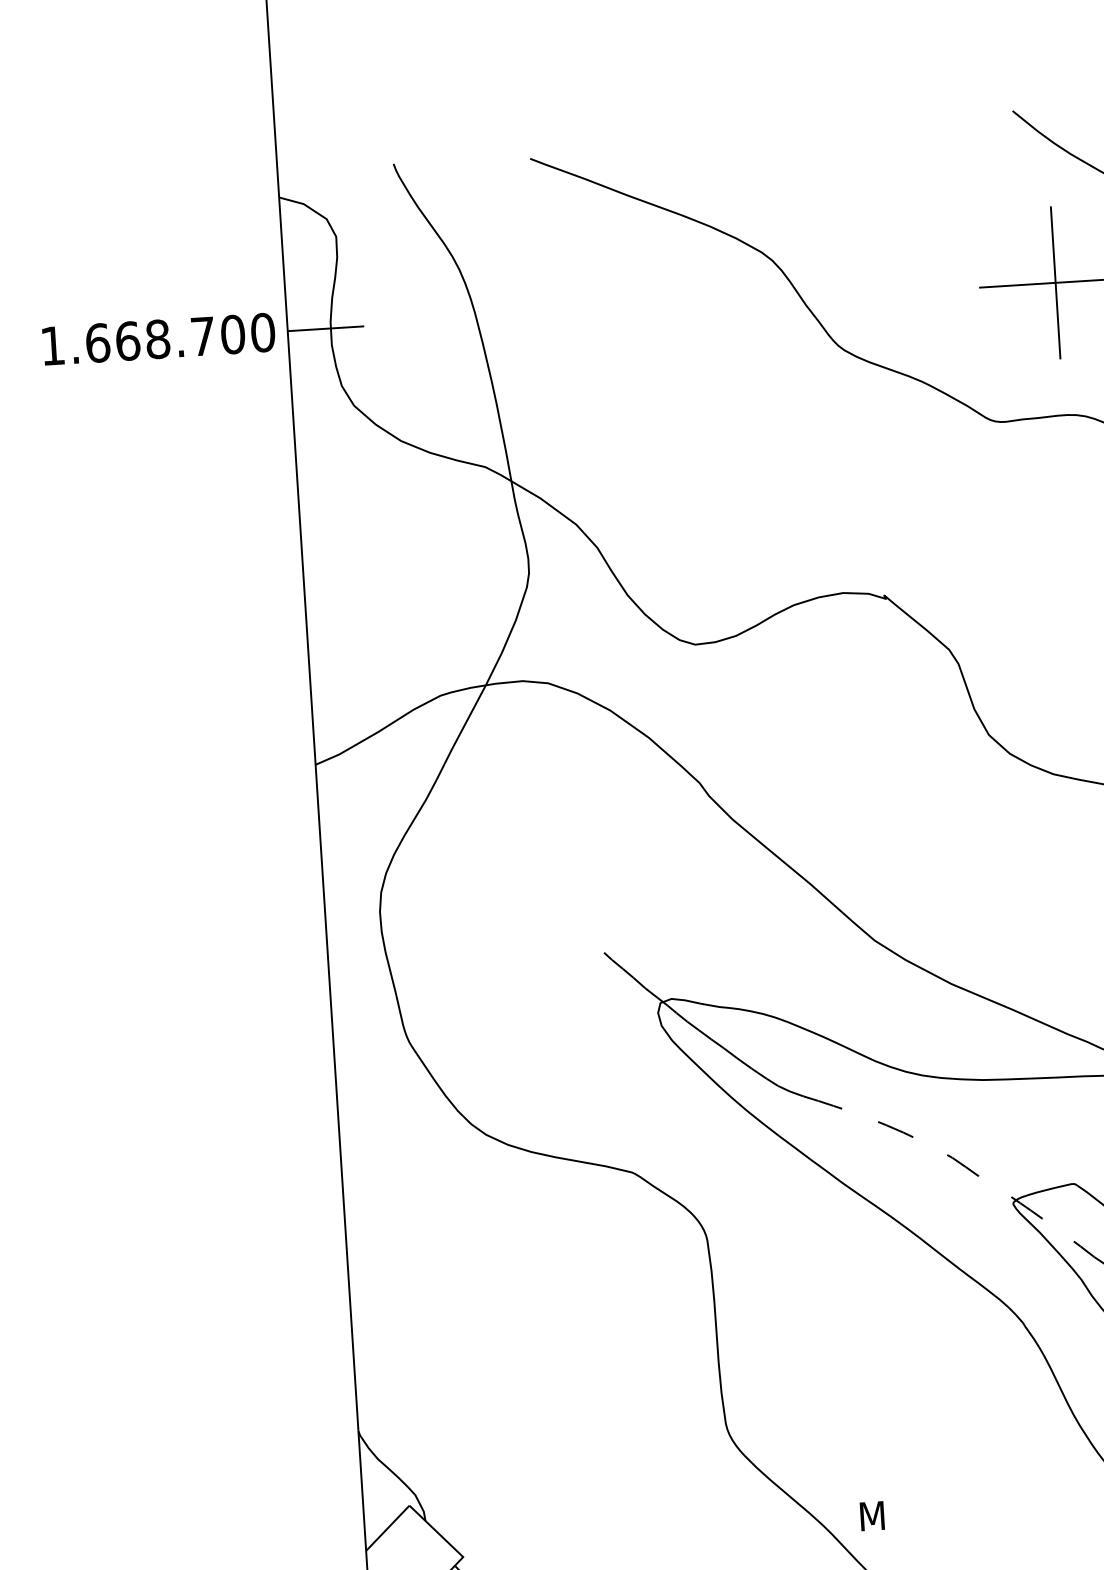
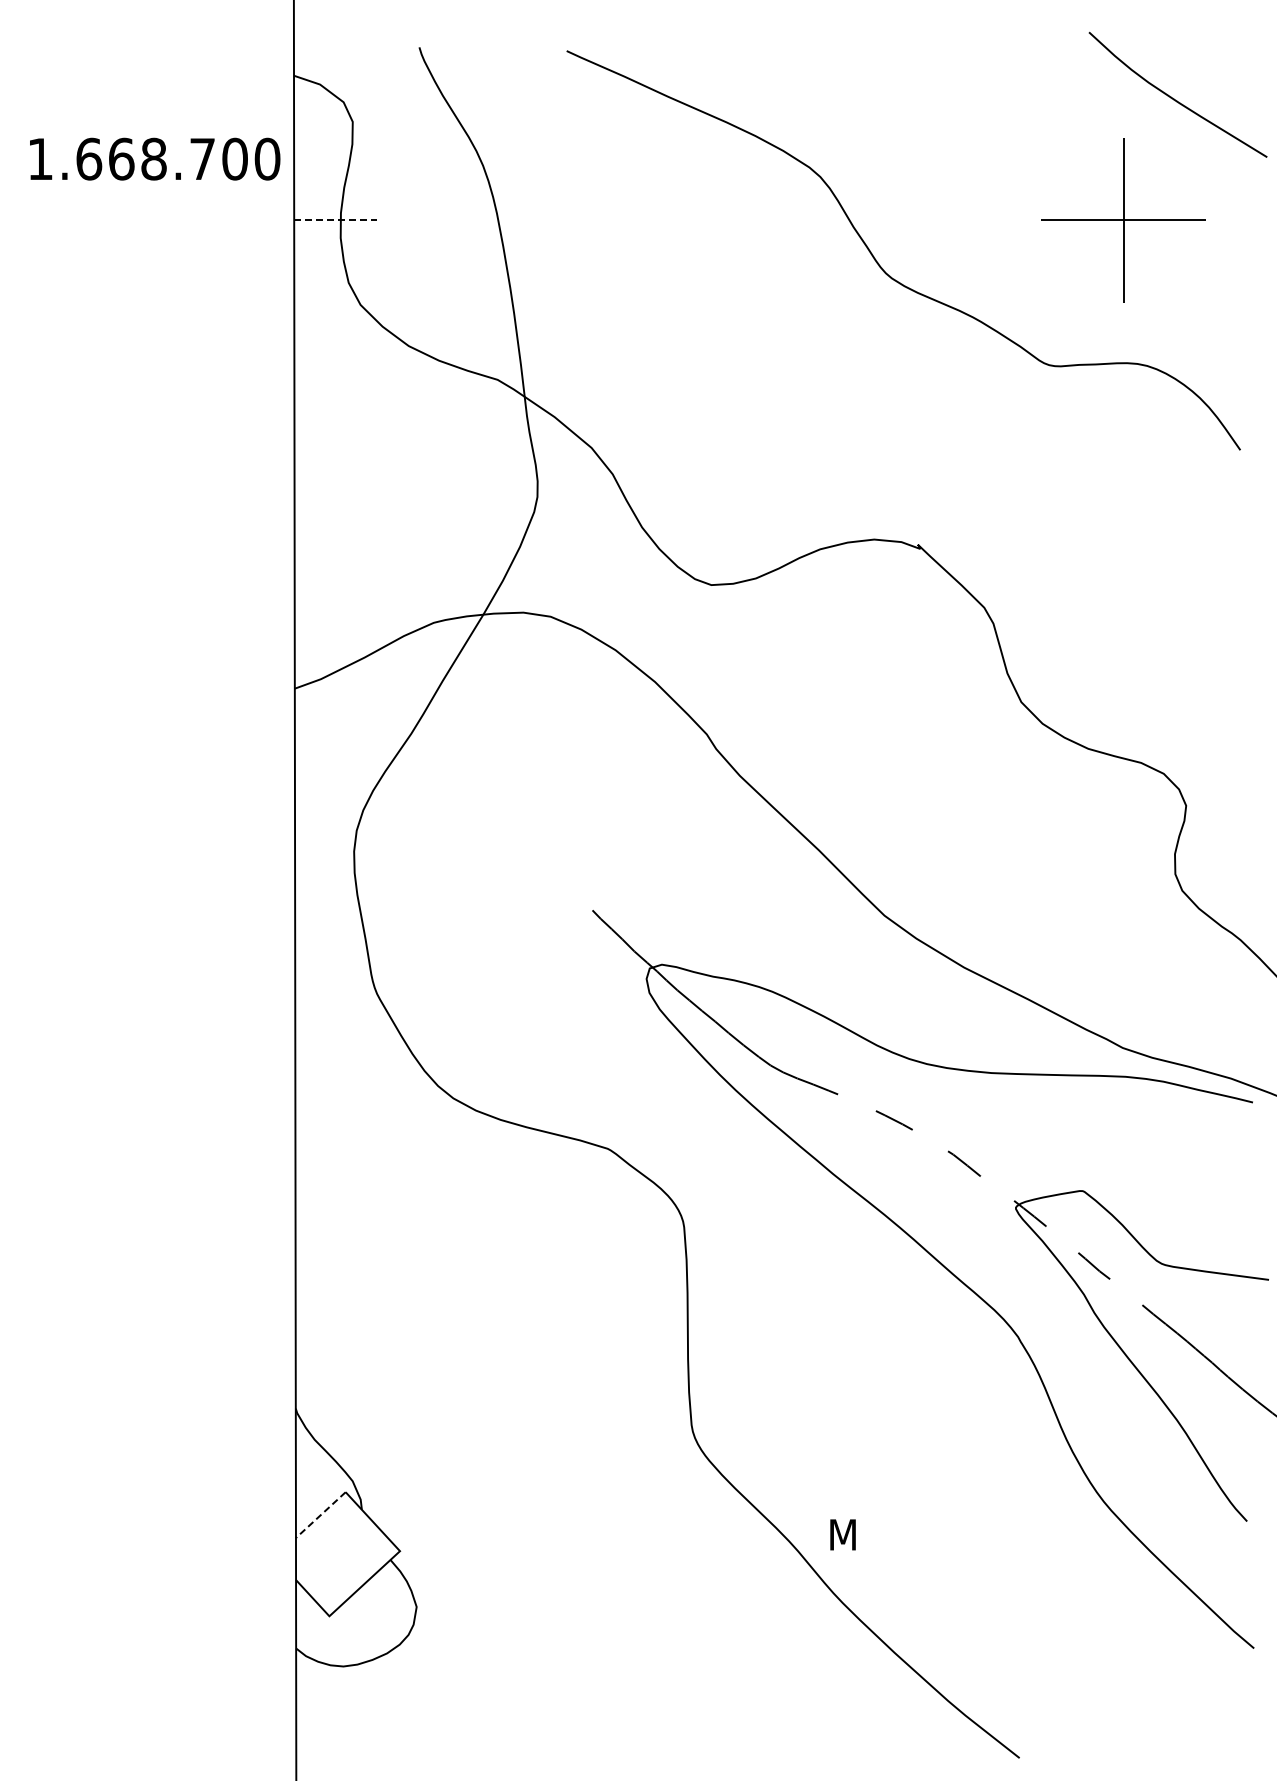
line: (326, 329) -> (336, 220), solid -> dashed
text: (159, 338) -> (155, 158), moved
line: (387, 1528) -> (320, 1515), solid -> dashed

